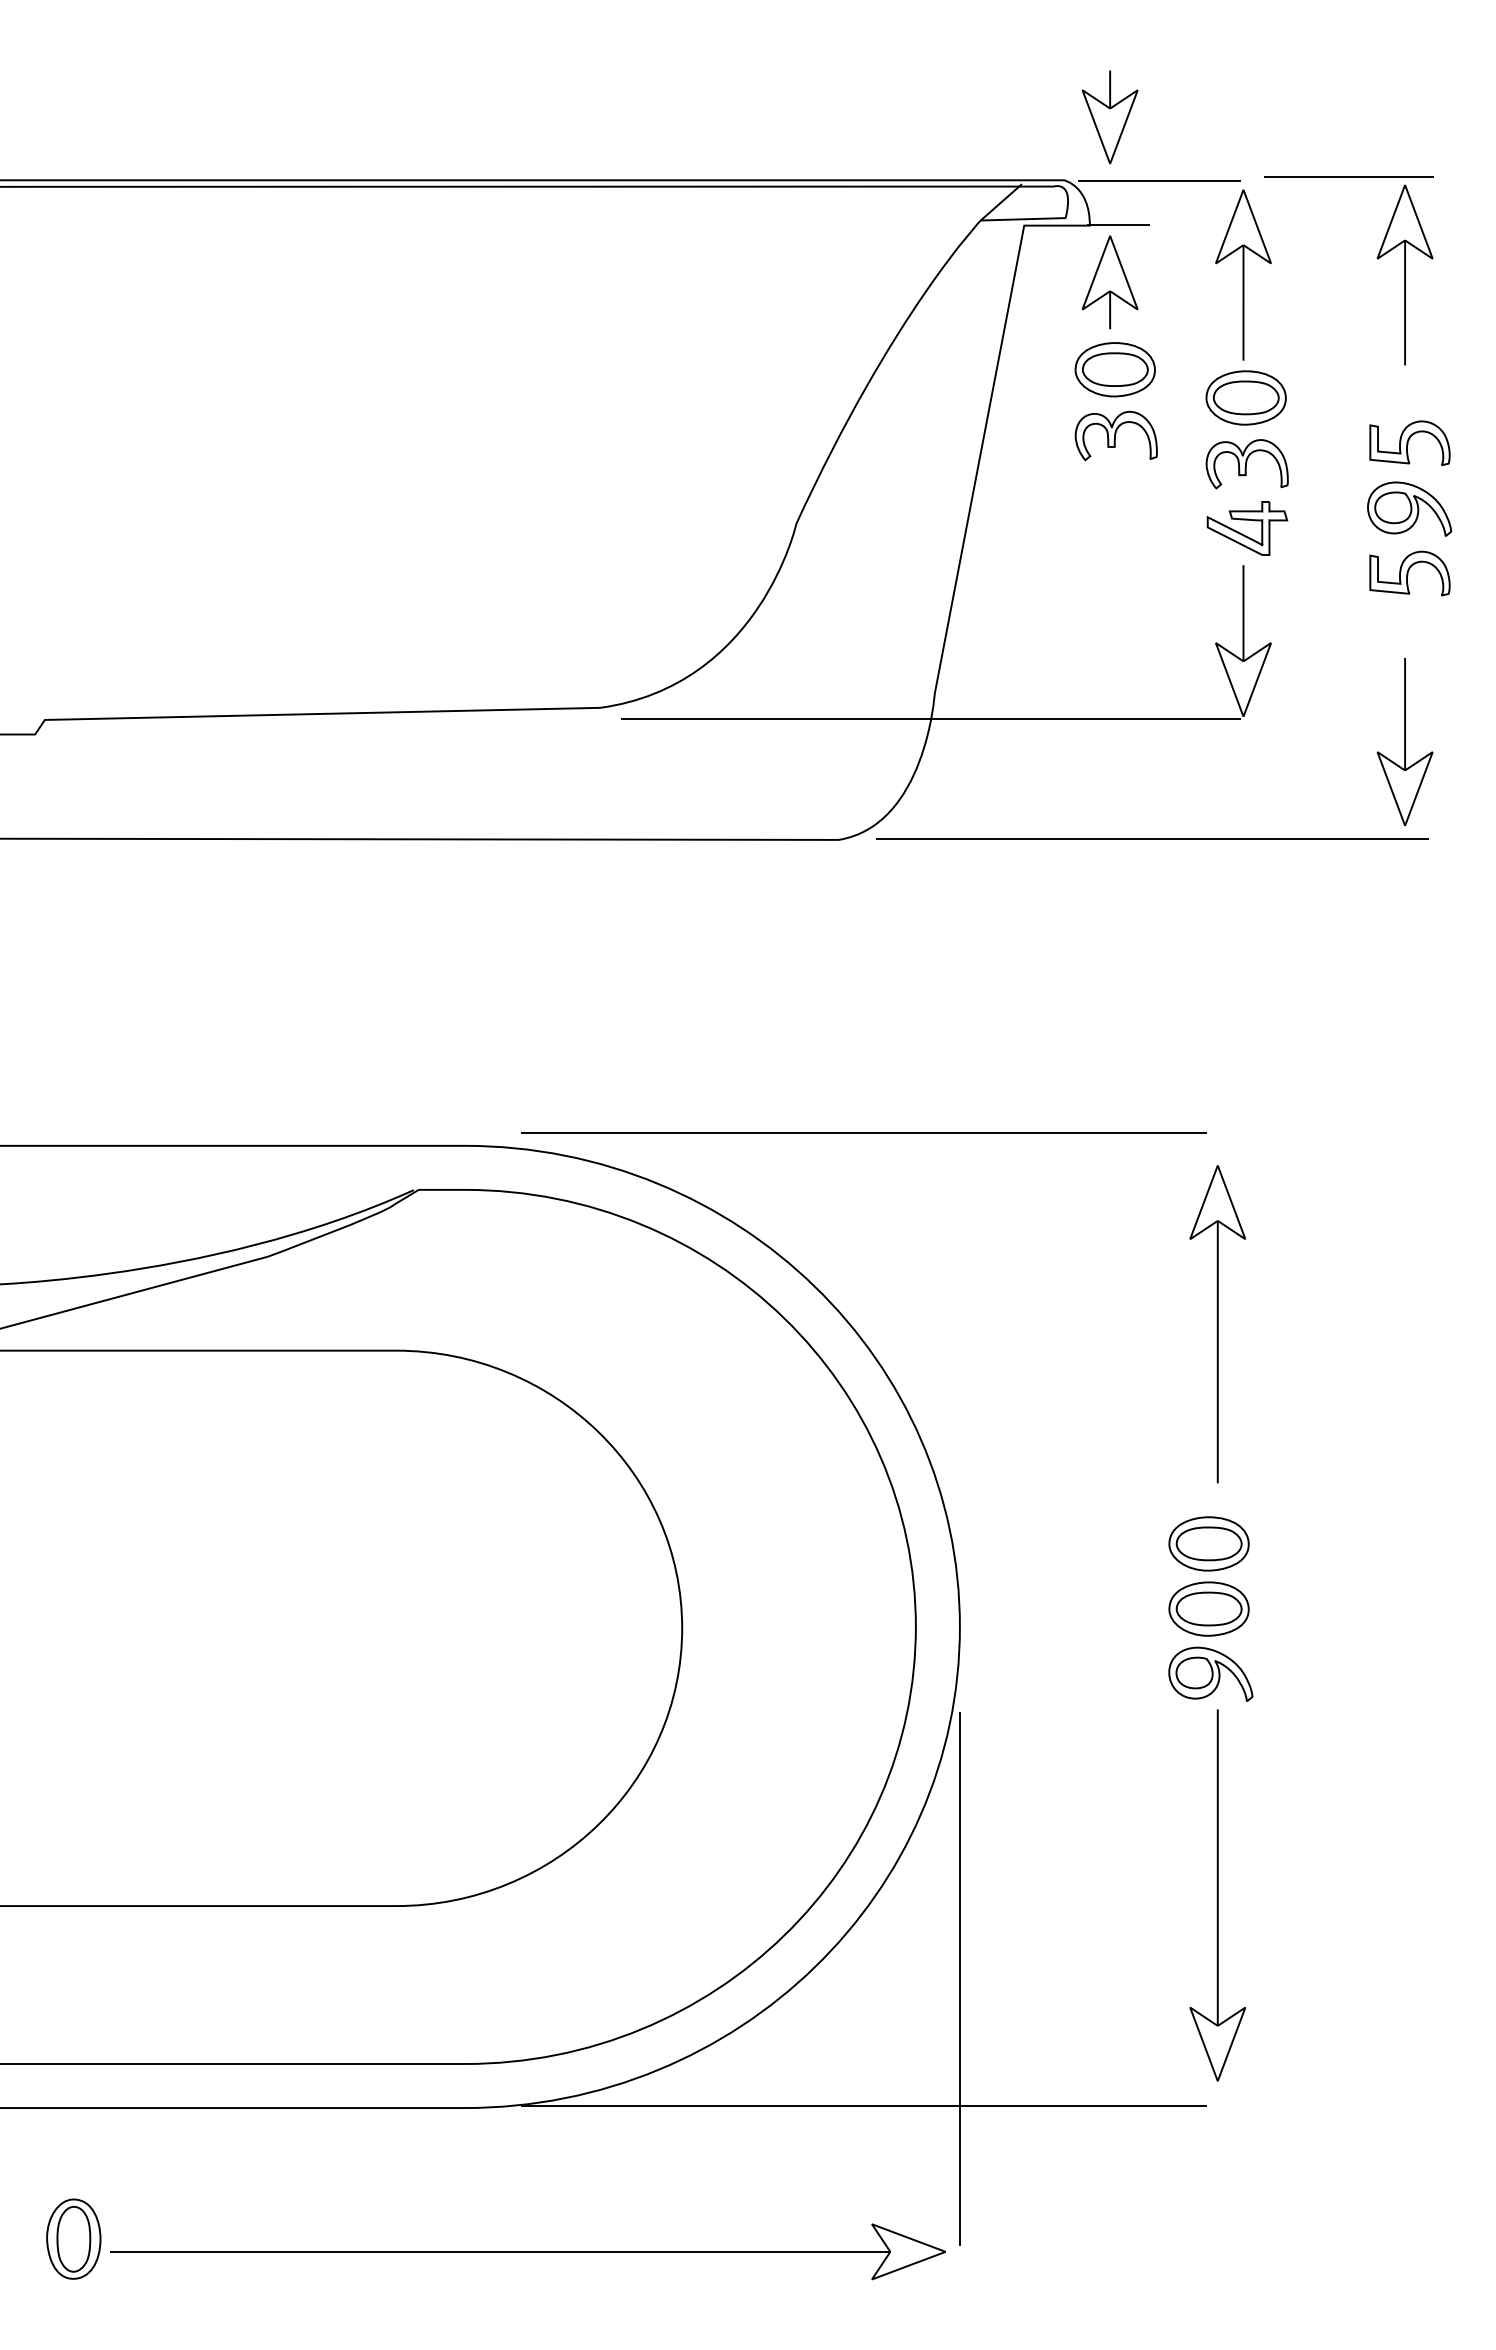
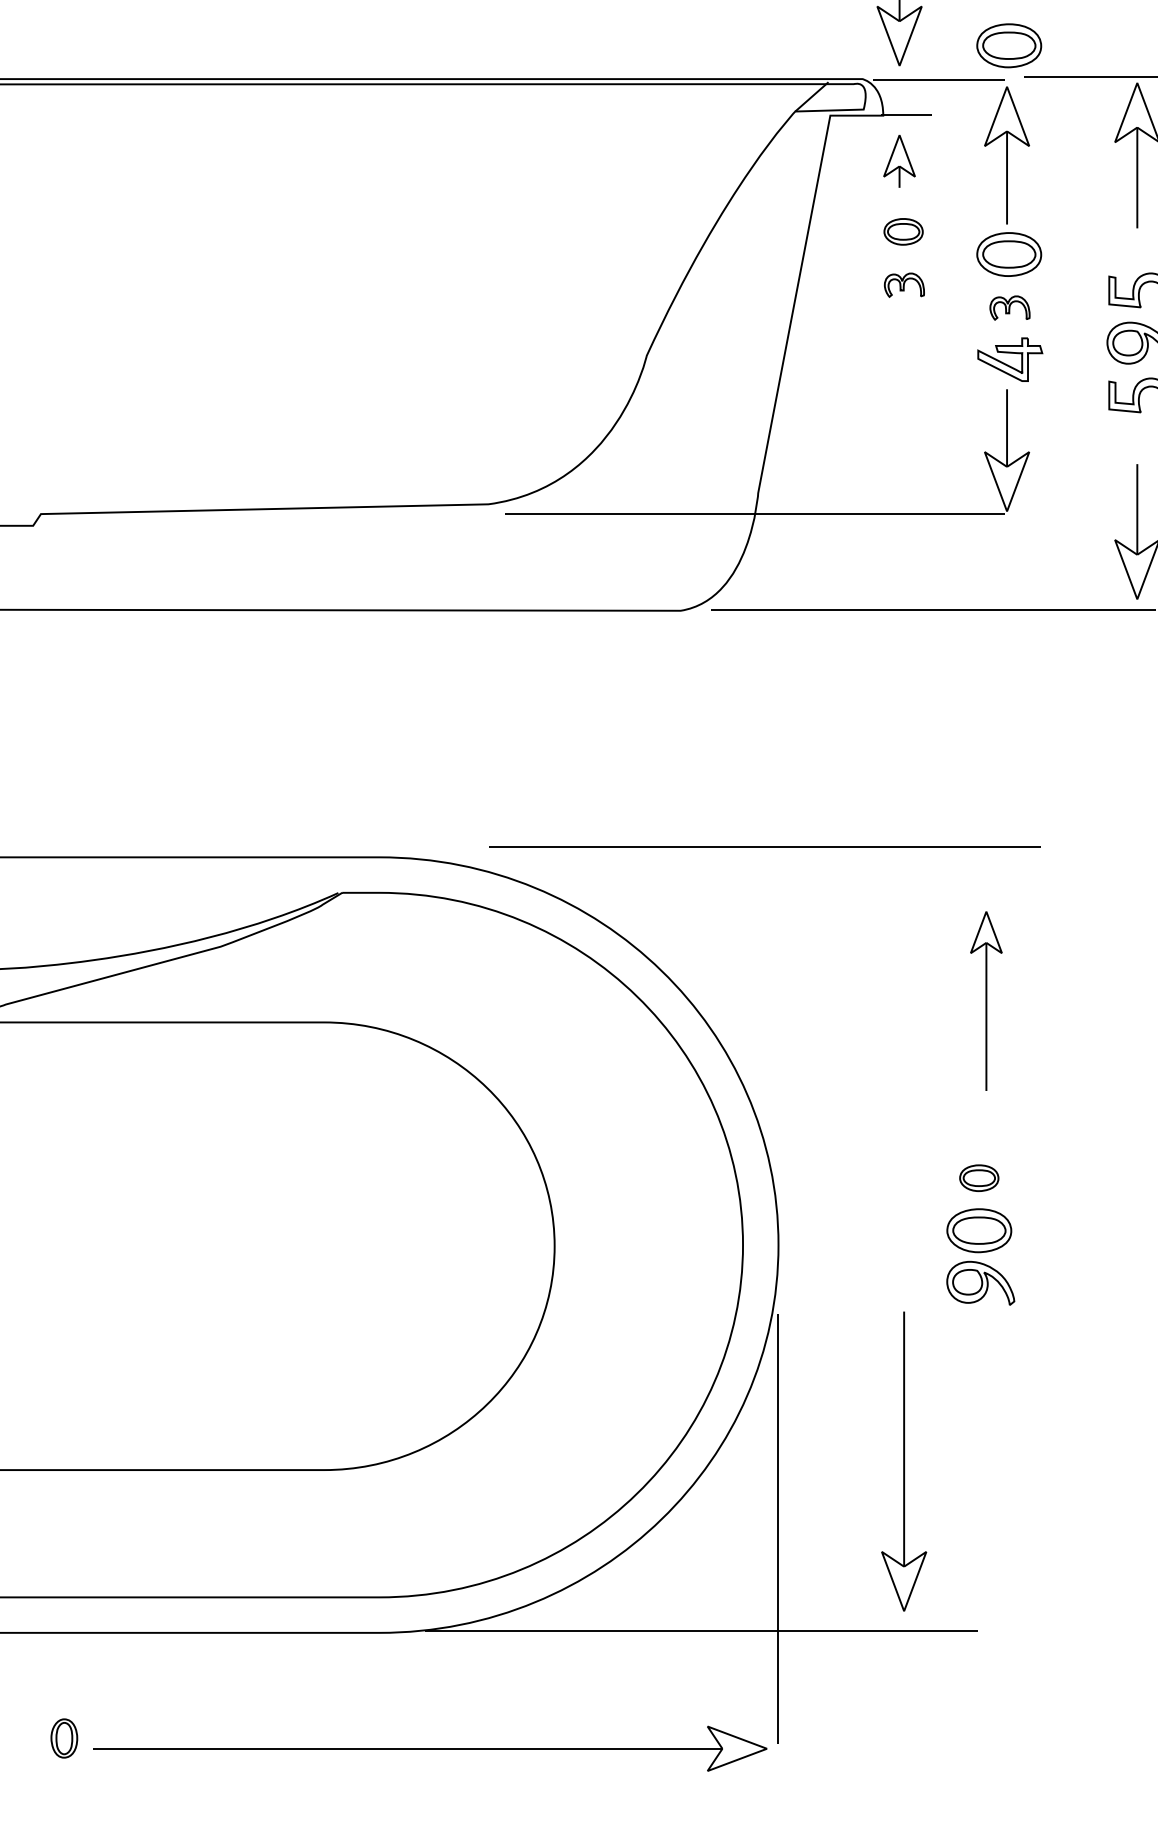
part: (1245, 138) -> (1008, 45), added
part: (1109, 282) -> (899, 161), size x0.7
part: (1114, 369) -> (903, 231), size x0.6
part: (1115, 435) -> (903, 284), size x0.6
part: (1246, 464) -> (1009, 308), size x0.6
line: (863, 1132) -> (764, 846), moved
part: (1217, 1324) -> (986, 1001), size x0.7
part: (1208, 1543) -> (978, 1177), size x0.6
part: (1217, 1895) -> (903, 1461), moved
part: (73, 2238) -> (64, 1738), size x0.6

